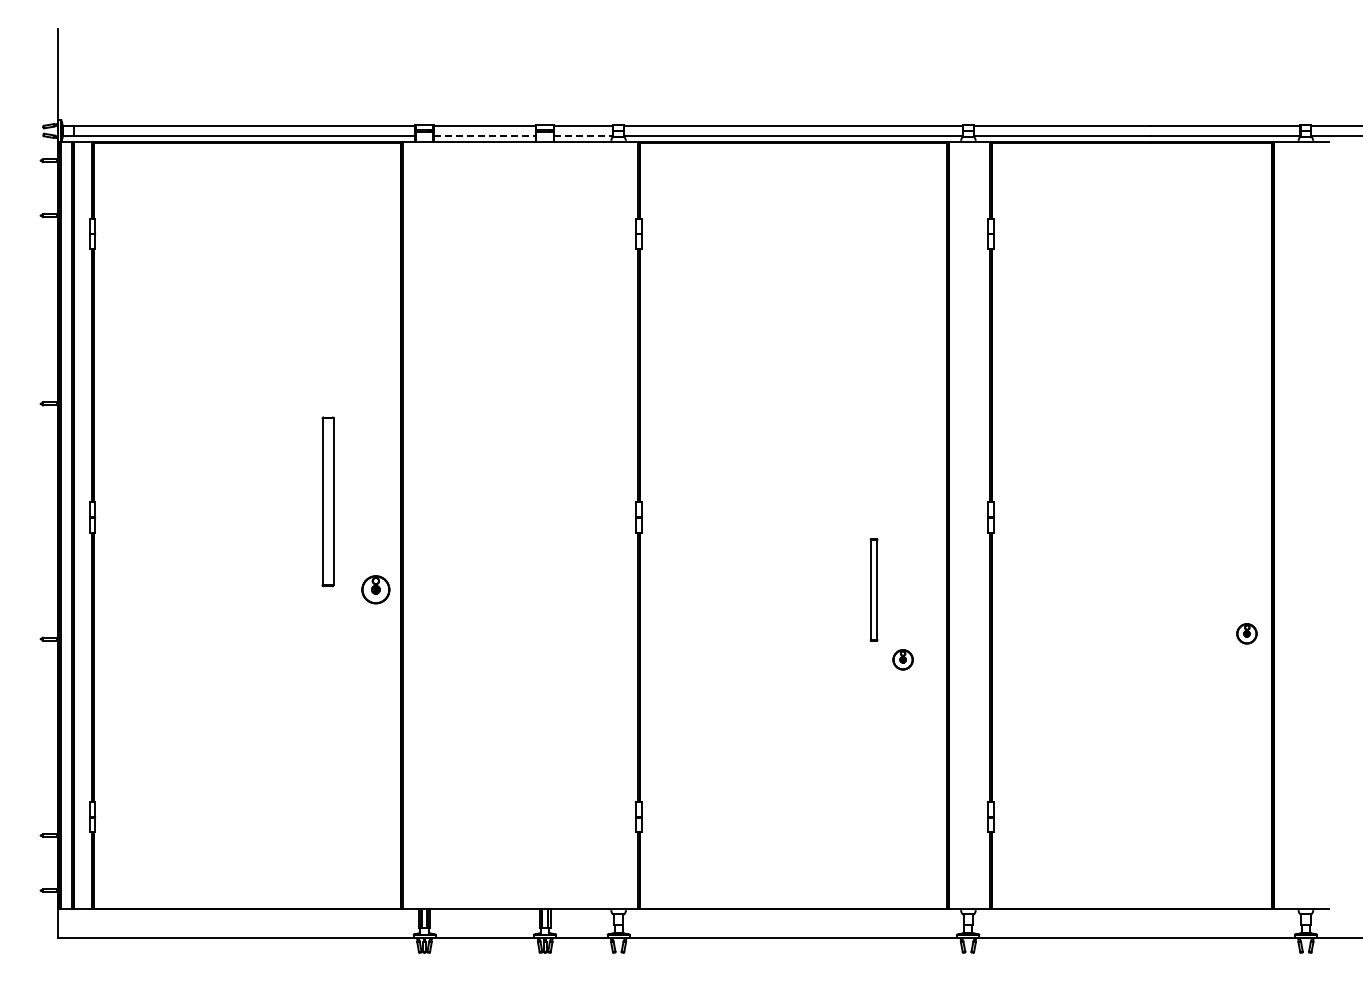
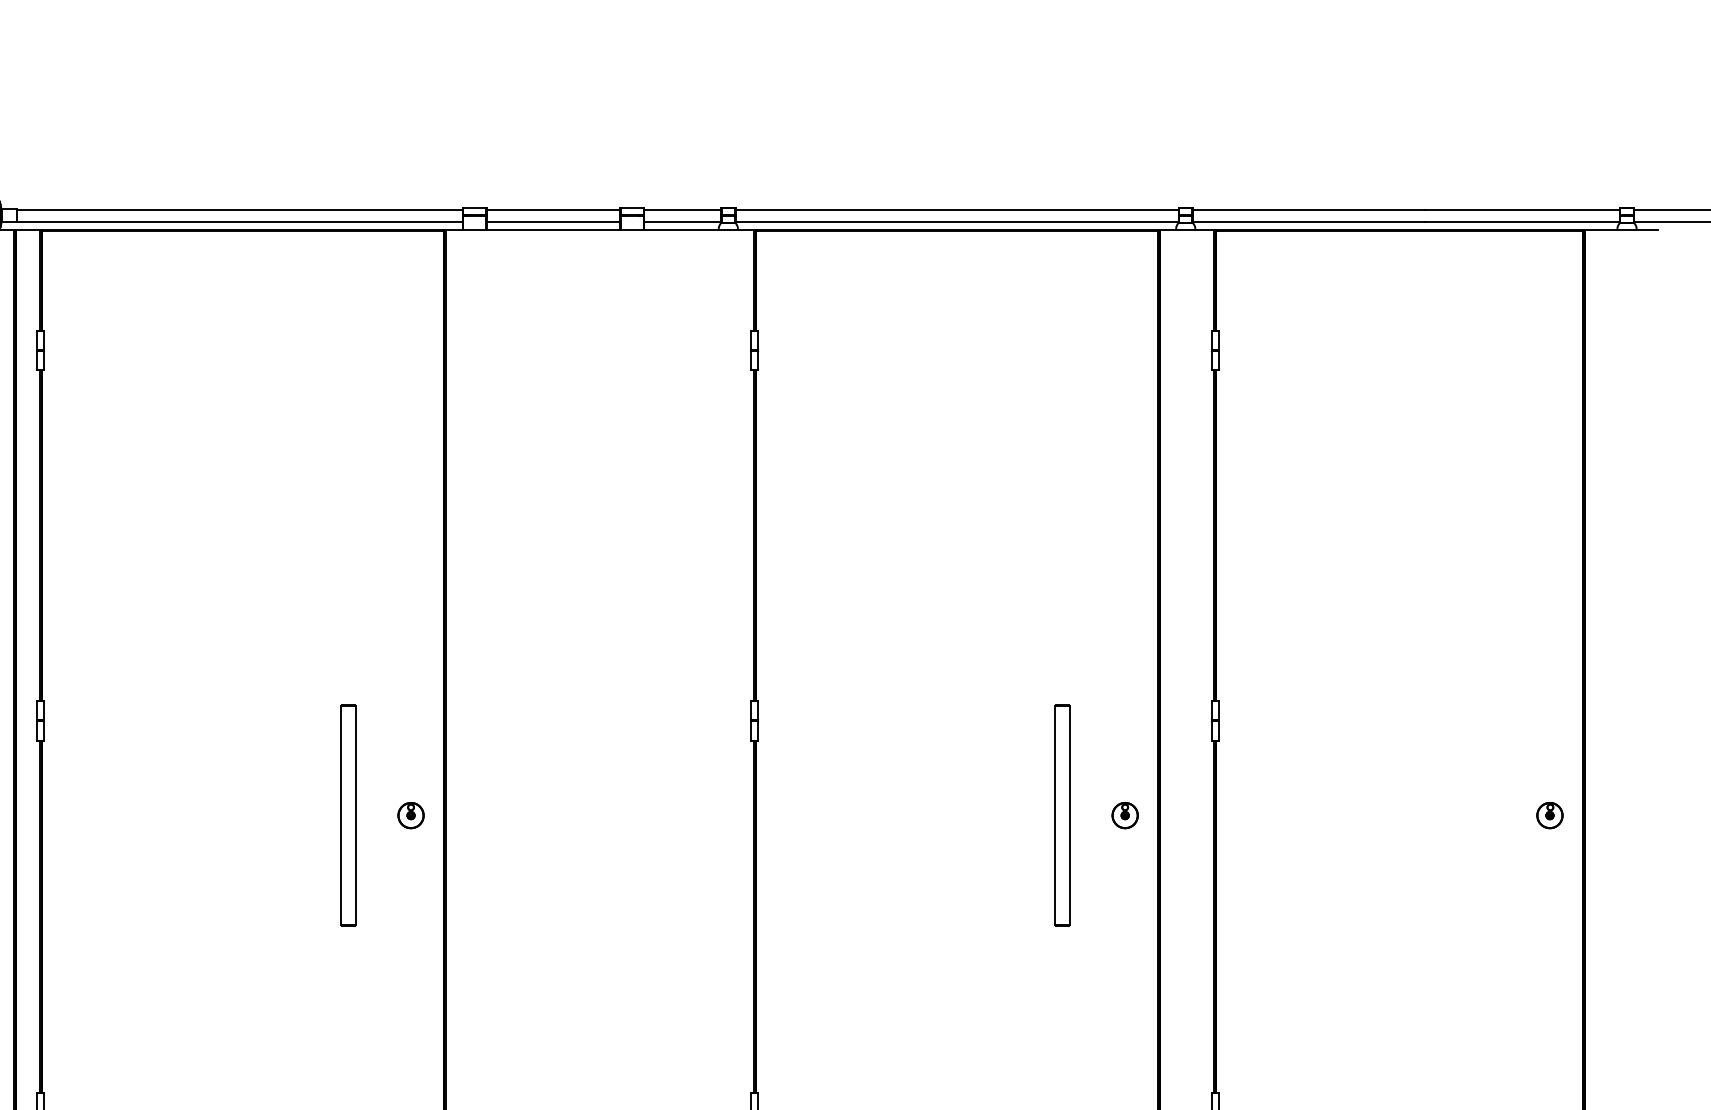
line: (485, 135) -> (554, 221), dashed -> solid
line: (584, 135) -> (683, 221), dashed -> solid
part: (327, 501) -> (347, 815), moved
part: (375, 589) -> (410, 815), size x0.71
part: (873, 589) -> (1061, 815), size x1.67
part: (1246, 633) -> (1549, 815), moved
part: (902, 659) -> (1124, 815), moved

